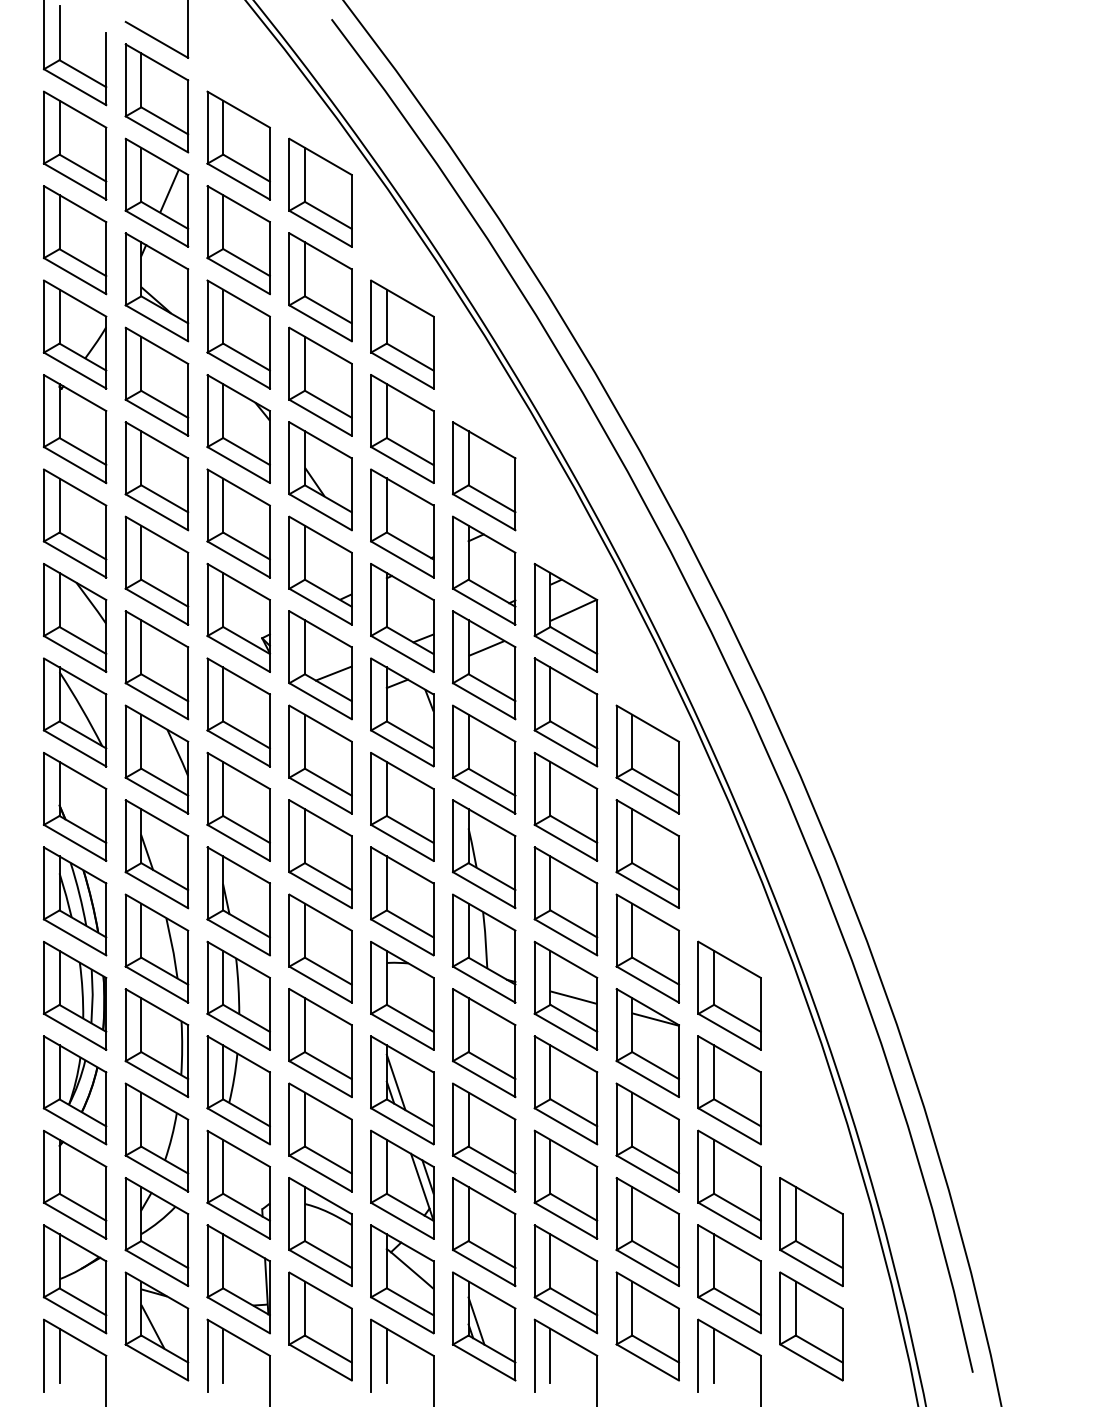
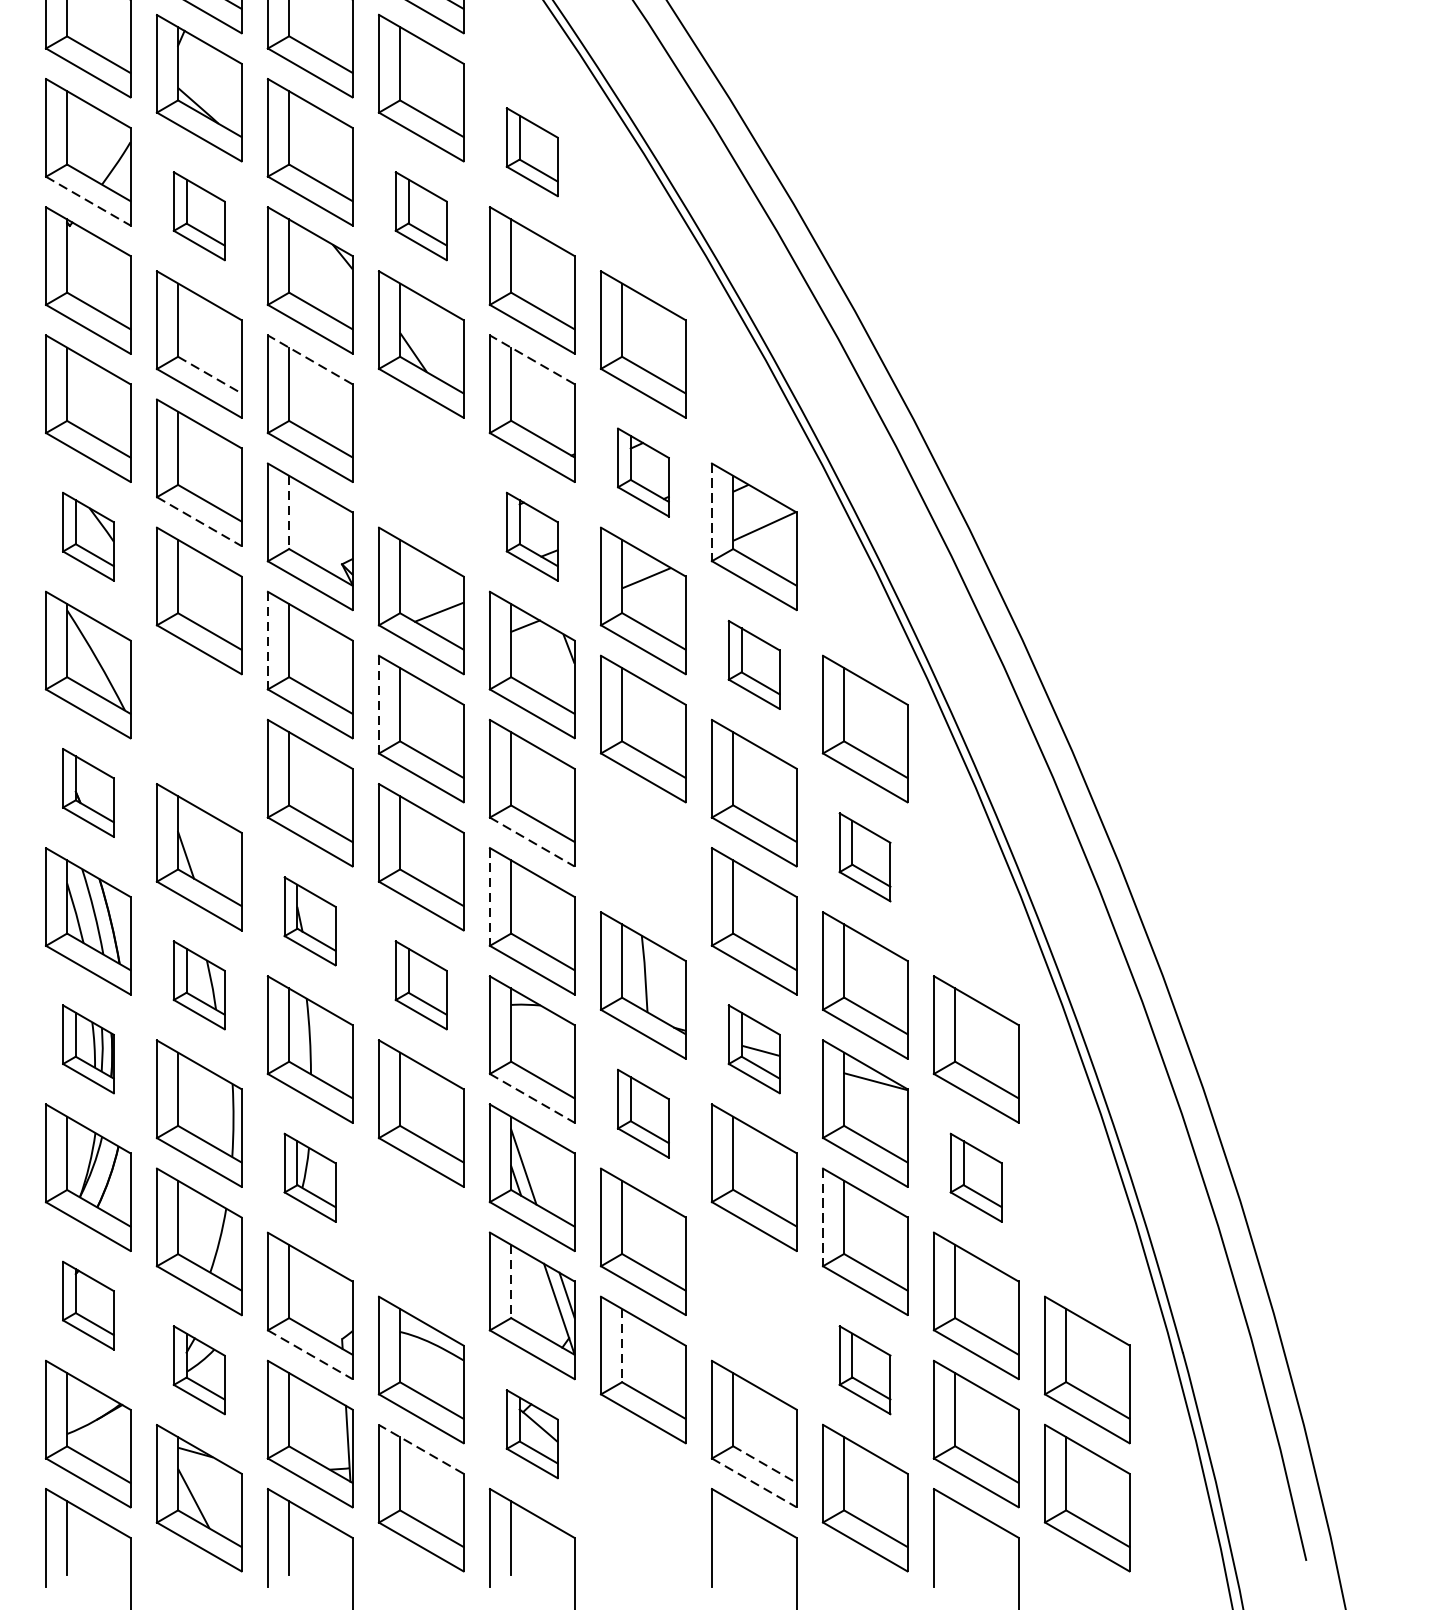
part: (402, 334) -> (532, 152), size x0.6
line: (75, 370) -> (88, 201), solid -> dashed
part: (156, 381) -> (198, 215), size x0.6
part: (320, 381) -> (421, 215), size x0.6
line: (238, 487) -> (309, 359), solid -> dashed
line: (402, 487) -> (532, 359), solid -> dashed
line: (165, 499) -> (210, 376), solid -> dashed
part: (320, 570) -> (421, 472), removed
part: (484, 570) -> (643, 472), size x0.6
line: (534, 599) -> (711, 511), solid -> dashed
line: (223, 600) -> (289, 513), solid -> dashed
line: (157, 607) -> (200, 522), solid -> dashed
part: (75, 617) -> (88, 536), size x0.6
part: (402, 617) -> (532, 536), size x0.6
line: (207, 694) -> (267, 640), solid -> dashed
part: (565, 712) -> (753, 665), size x0.6
line: (289, 742) -> (379, 705), solid -> dashed
part: (156, 759) -> (198, 728), removed
part: (75, 806) -> (88, 792), size x0.6
line: (402, 843) -> (532, 842), solid -> dashed
part: (484, 854) -> (643, 857), removed
part: (647, 854) -> (864, 857), size x0.6
line: (371, 883) -> (490, 897), solid -> dashed
part: (238, 901) -> (309, 921), size x0.6
part: (156, 948) -> (198, 985), size x0.6
part: (320, 948) -> (421, 985), size x0.6
part: (75, 995) -> (88, 1049), size x0.6
part: (565, 995) -> (753, 1049), size x0.6
line: (402, 1031) -> (532, 1097), solid -> dashed
part: (484, 1043) -> (643, 1114), size x0.6
part: (238, 1090) -> (309, 1177), size x0.6
part: (729, 1090) -> (976, 1177), size x0.6
line: (616, 1119) -> (822, 1217), solid -> dashed
part: (320, 1137) -> (421, 1241), removed
line: (386, 1166) -> (510, 1281), solid -> dashed
part: (75, 1184) -> (88, 1305), size x0.6
part: (565, 1184) -> (753, 1305), removed
line: (468, 1214) -> (621, 1346), solid -> dashed
line: (238, 1220) -> (309, 1354), solid -> dashed
part: (156, 1232) -> (198, 1370), size x0.6
part: (647, 1232) -> (864, 1370), size x0.6
part: (402, 1279) -> (532, 1434), size x0.6
line: (320, 1290) -> (421, 1449), solid -> dashed
line: (573, 1301) -> (764, 1464), solid -> dashed
line: (565, 1315) -> (753, 1483), solid -> dashed
part: (483, 1326) -> (642, 1498), removed
line: (550, 1355) -> (733, 1537), removed
line: (714, 1355) -> (955, 1537), removed

